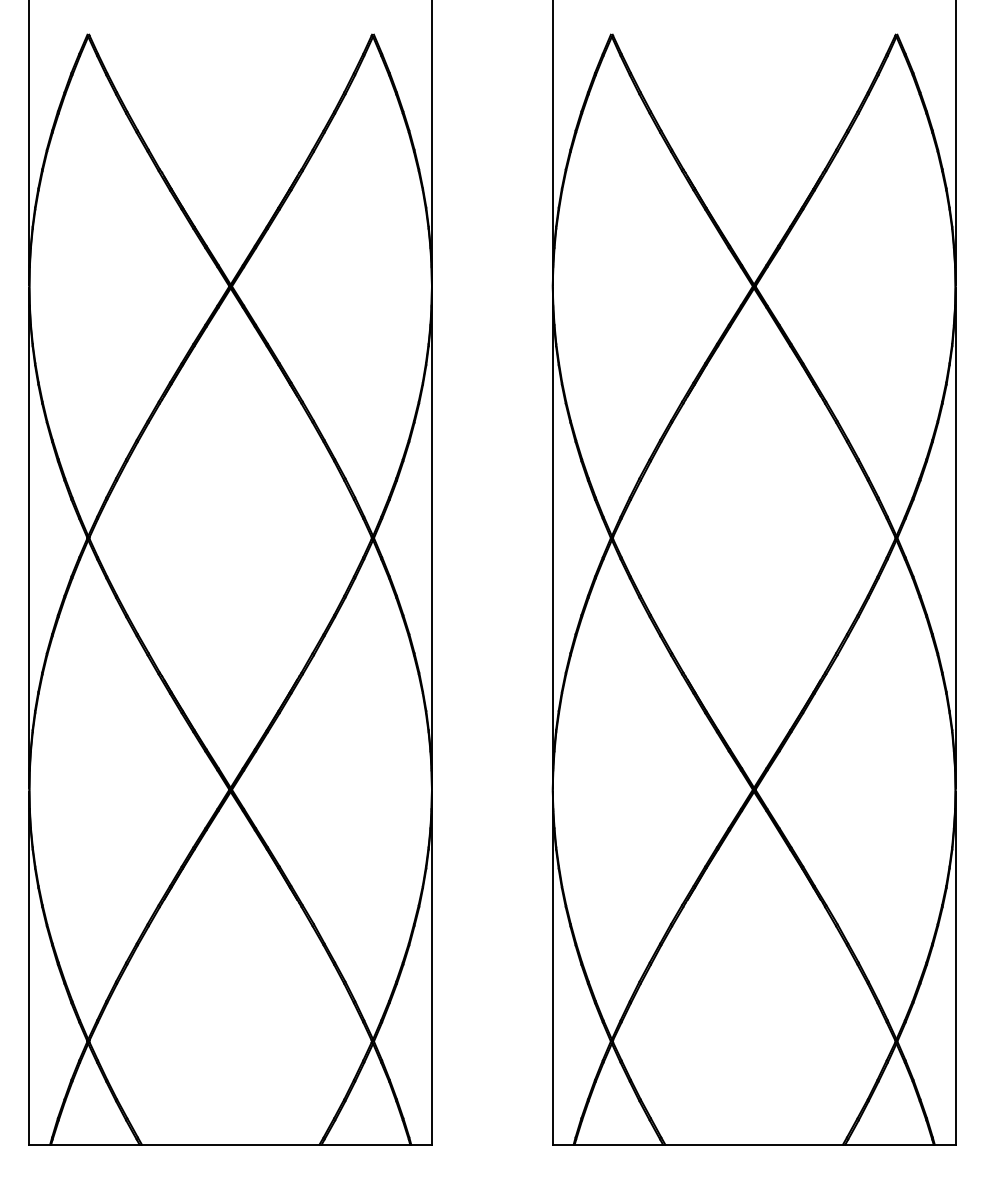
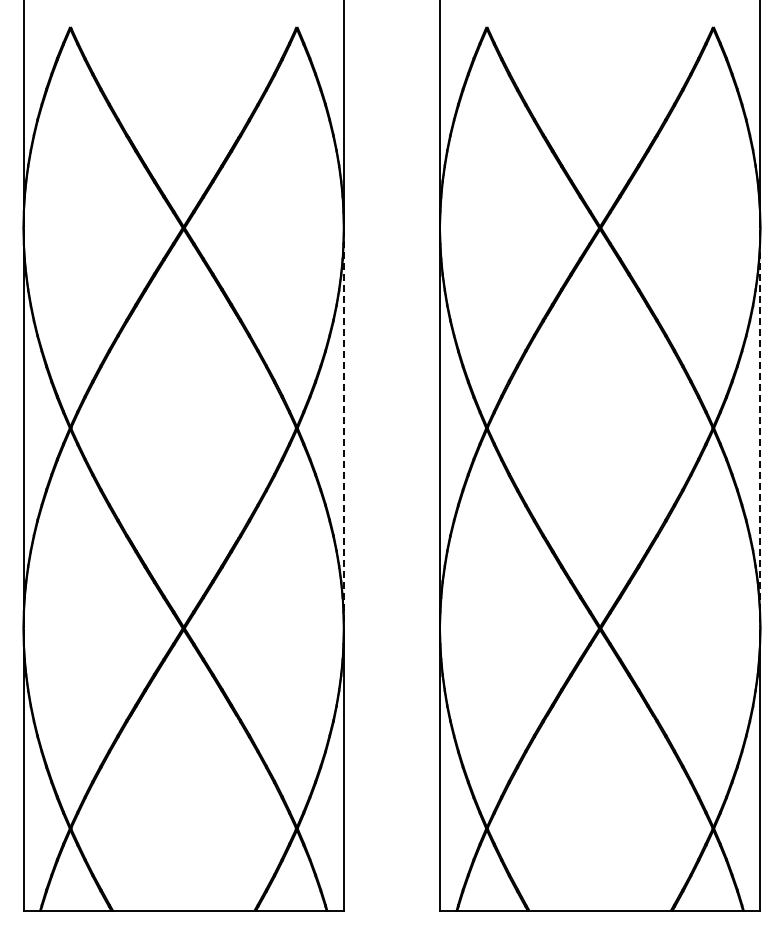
line: (431, 538) -> (343, 428), solid -> dashed
line: (955, 538) -> (760, 428), solid -> dashed

